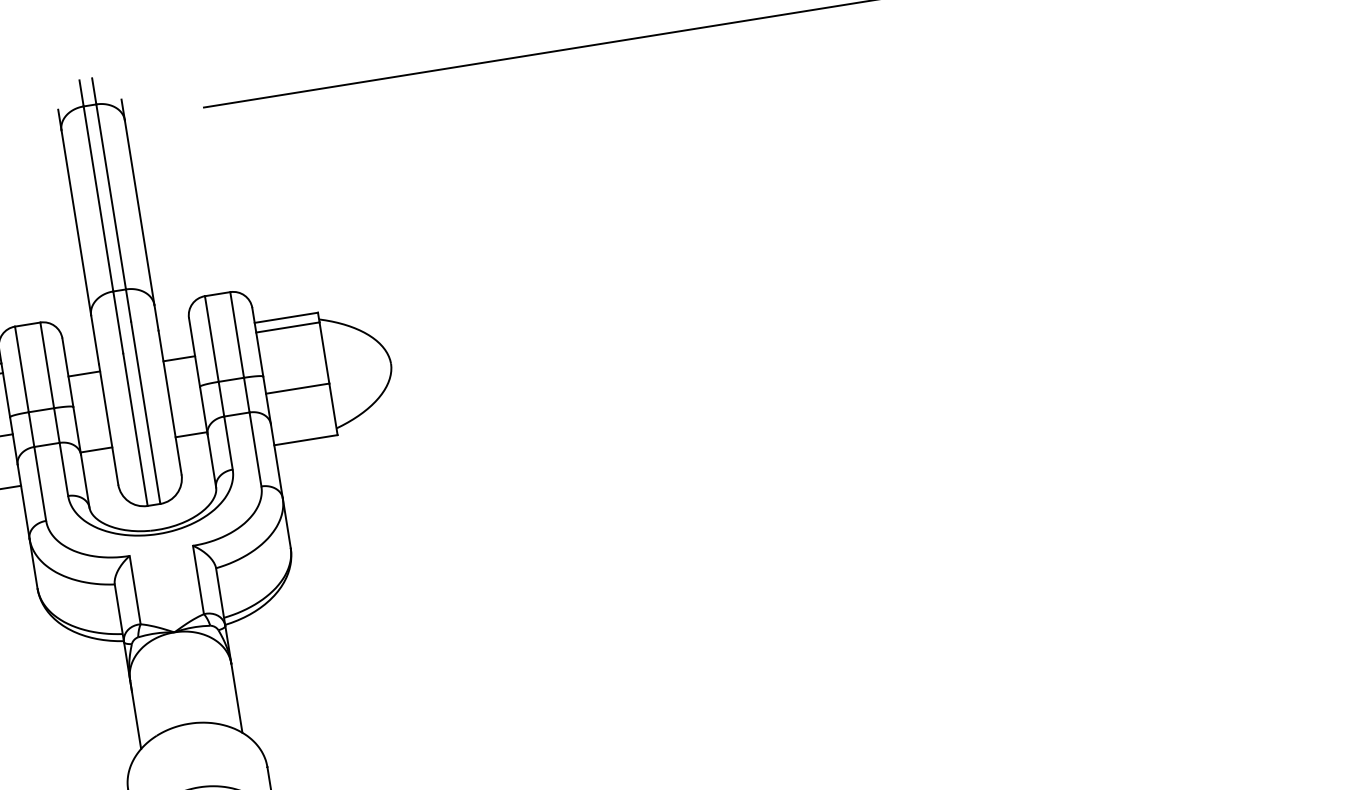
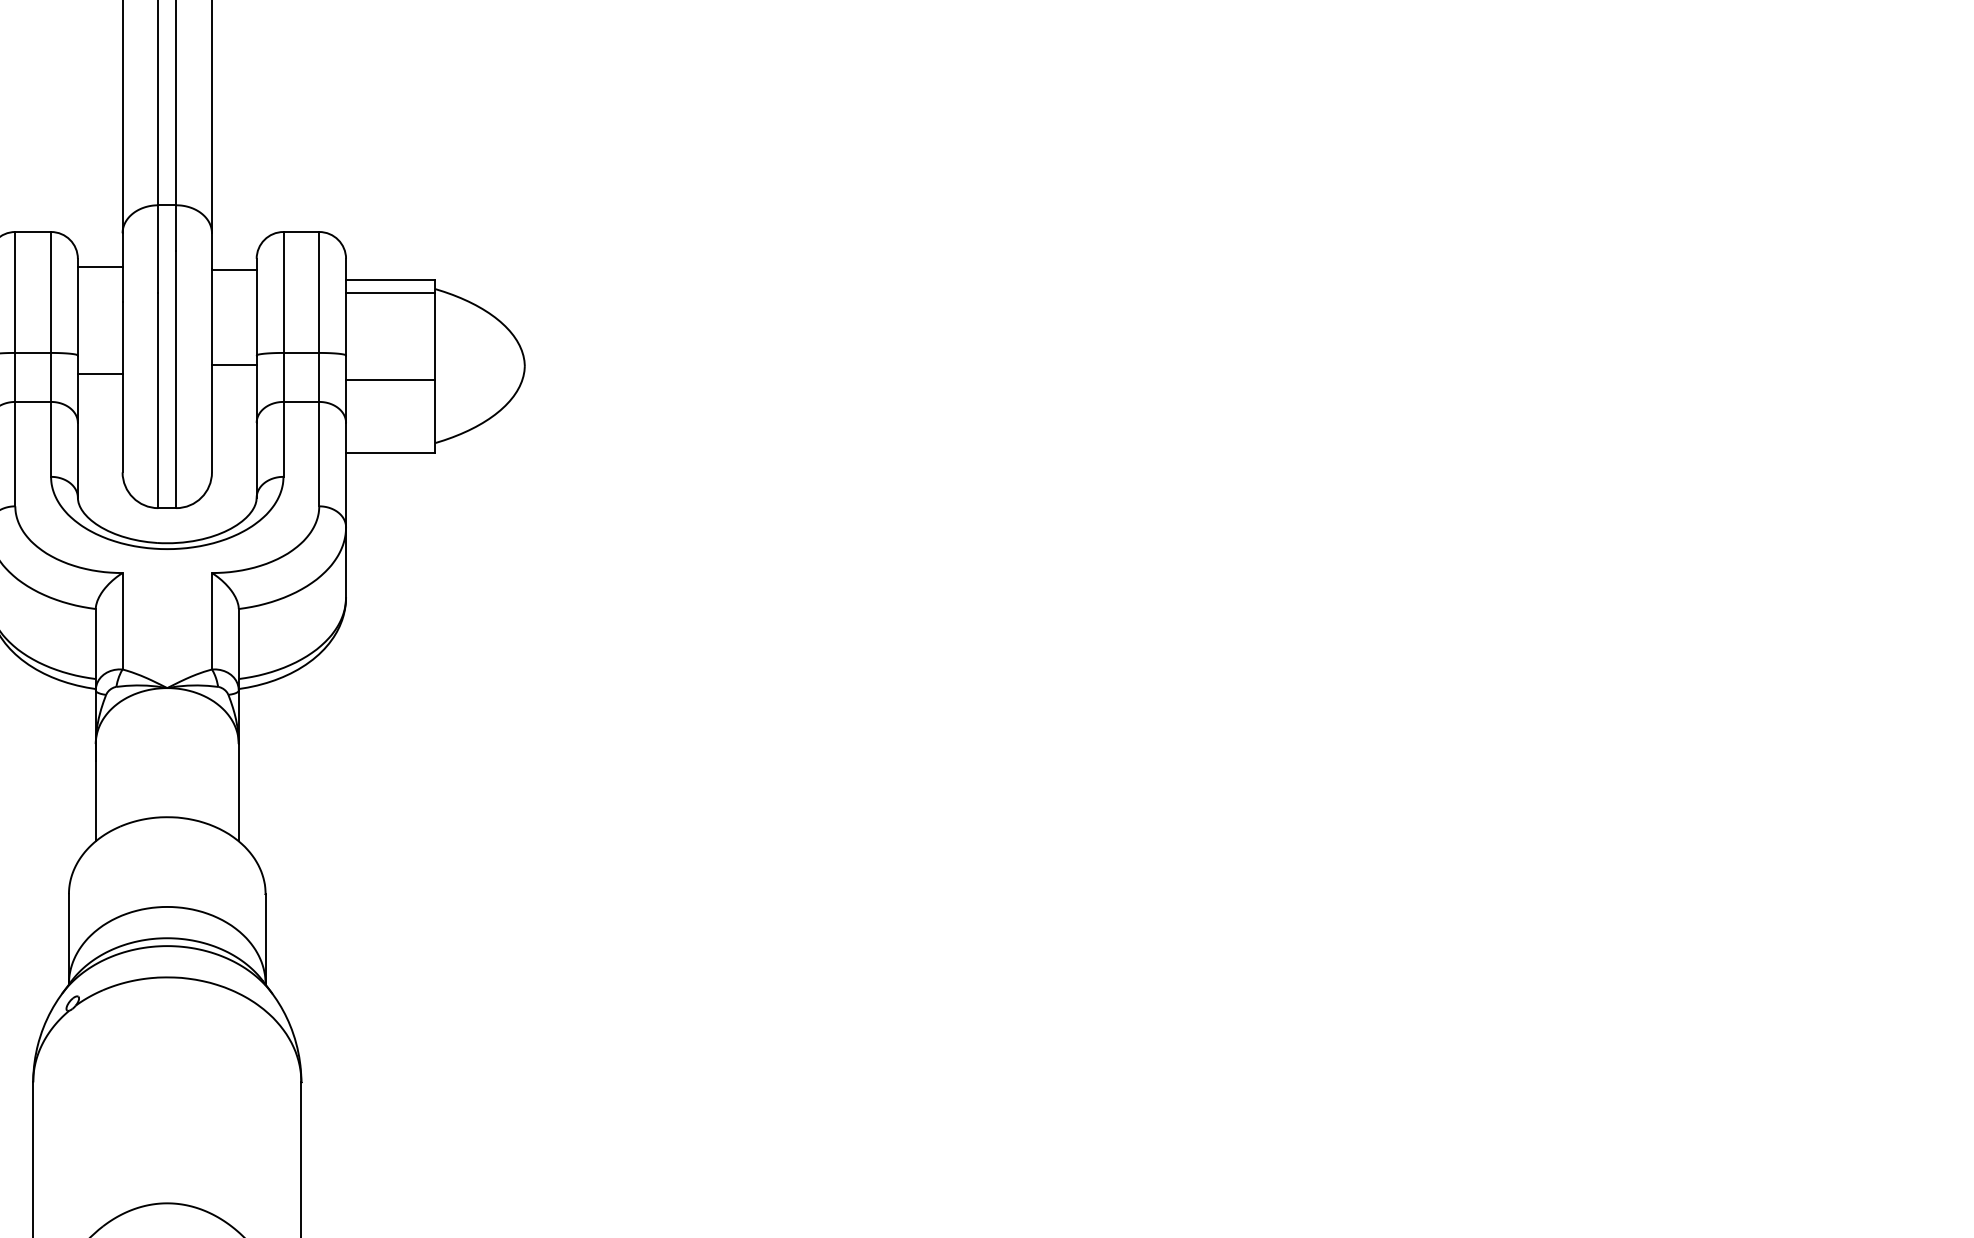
line: (178, 358) -> (233, 270), moved
line: (83, 374) -> (99, 267), moved
line: (190, 434) -> (233, 364), moved
line: (95, 449) -> (99, 373), moved

